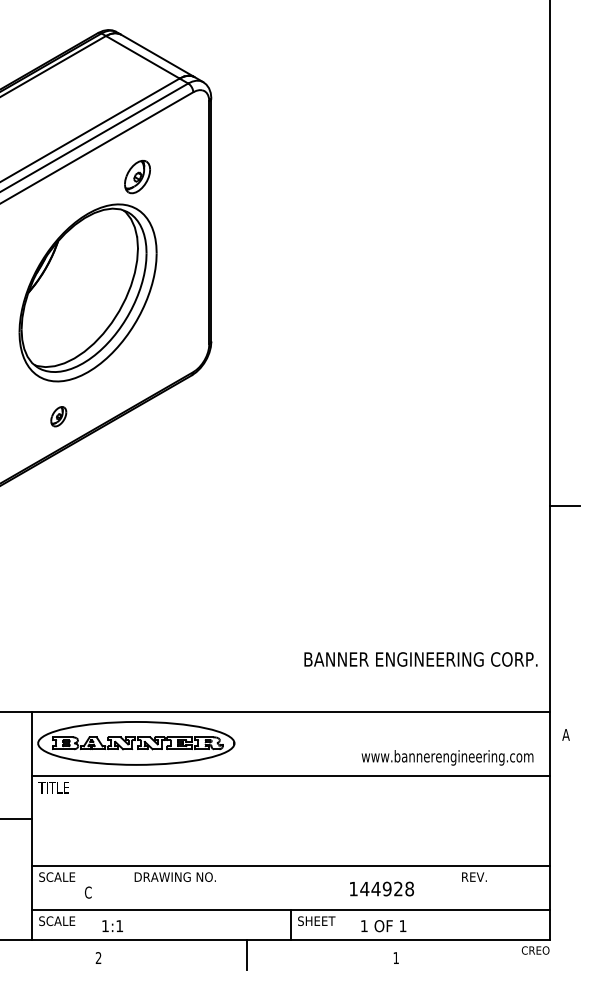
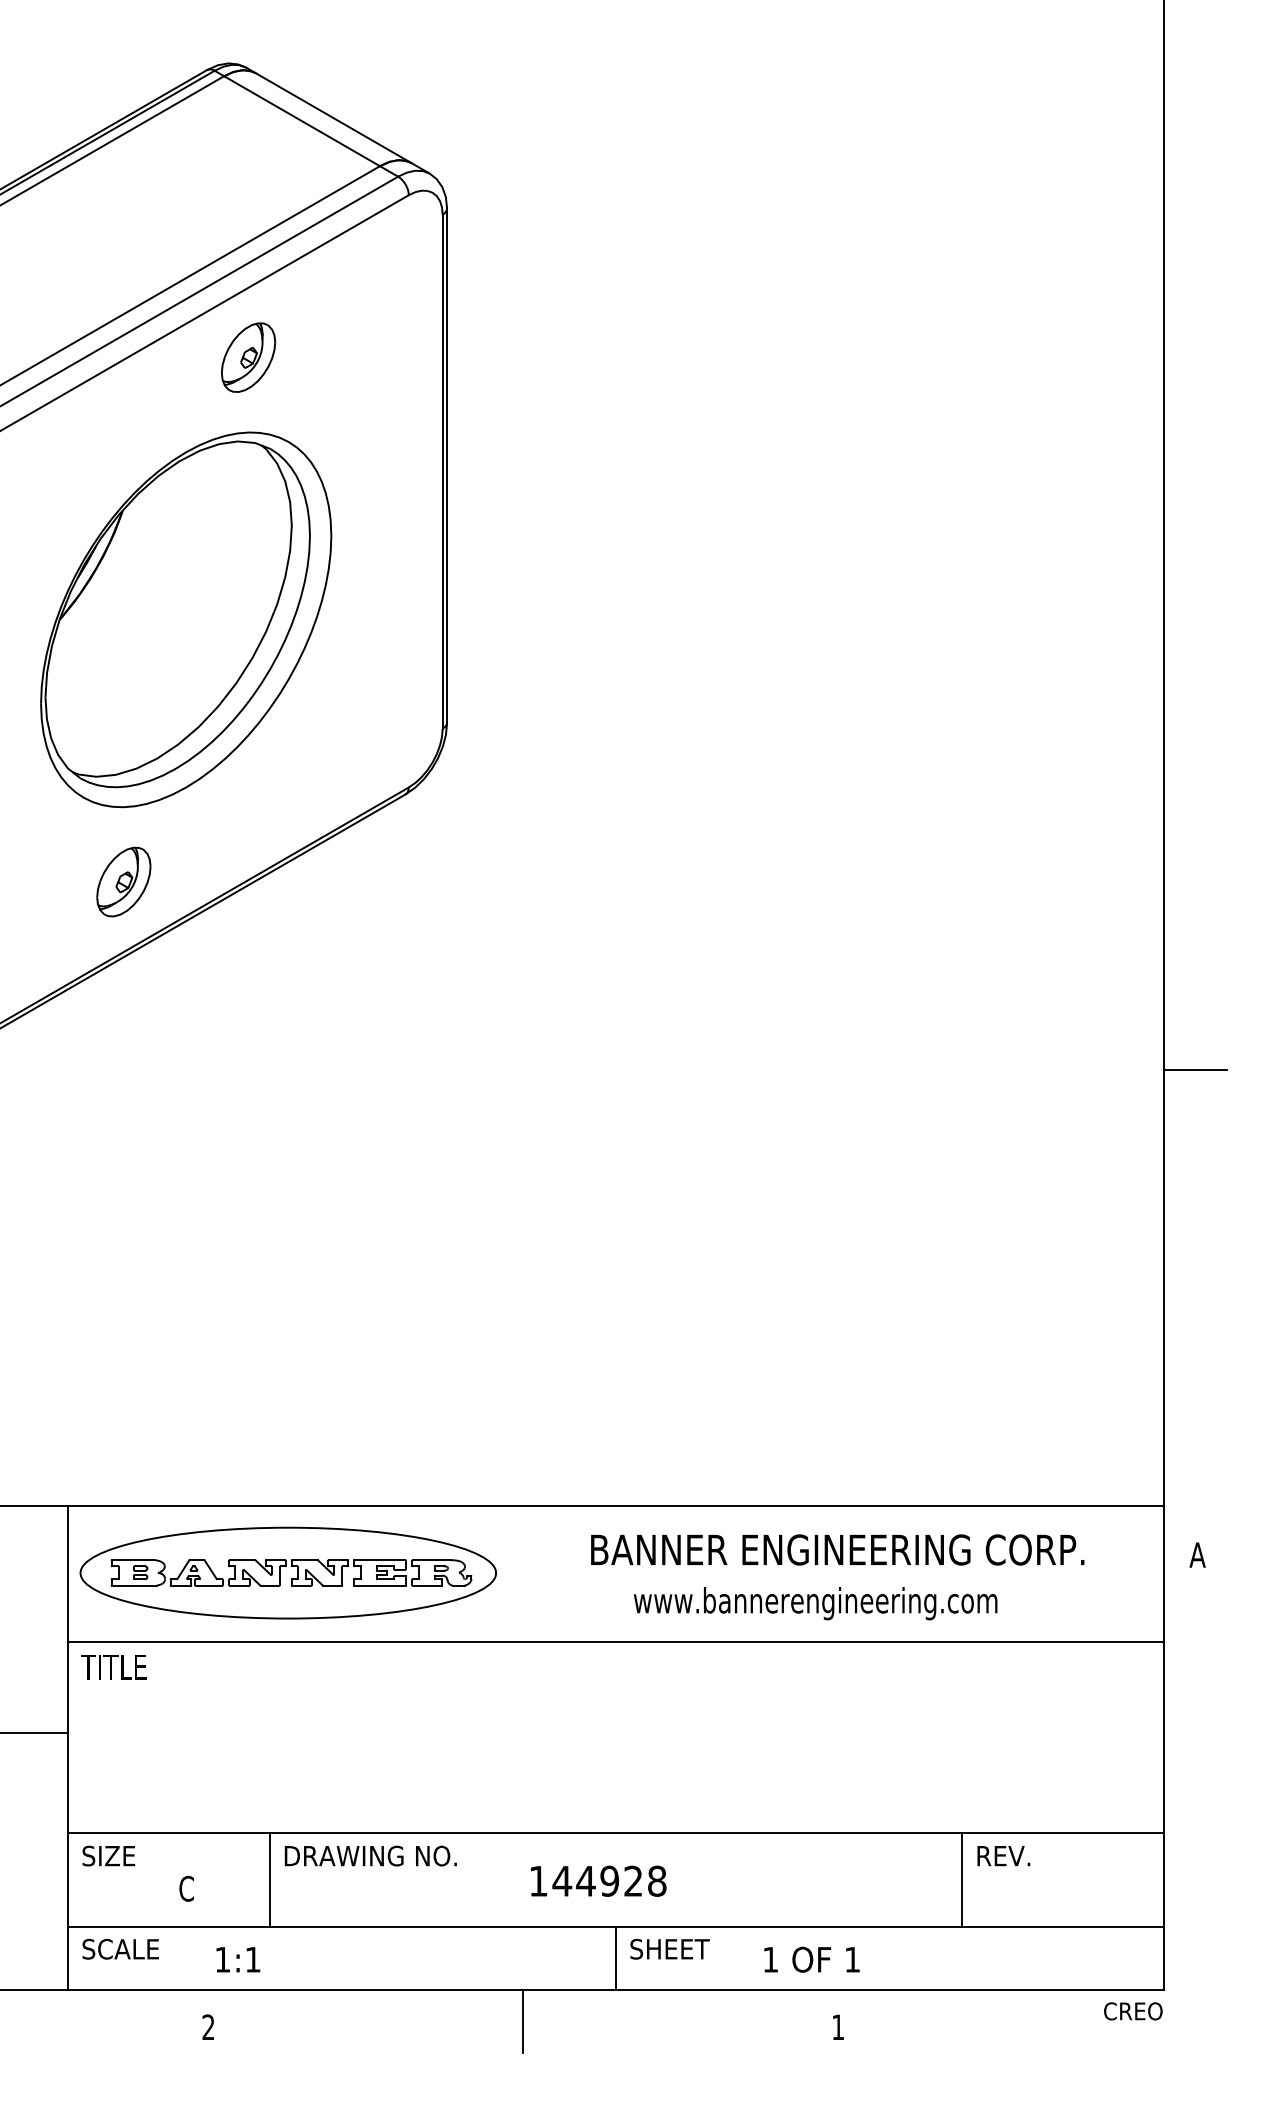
part: (137, 176) -> (248, 356), moved
part: (58, 416) -> (123, 881), size x1.67
text: (420, 659) -> (836, 1549), moved
text: (447, 757) -> (815, 1602), moved
text: (60, 876) -> (127, 1854), SCALE -> SIZE
line: (127, 888) -> (269, 1880), added
text: (381, 888) -> (597, 1880), moved
line: (454, 888) -> (961, 1880), added

